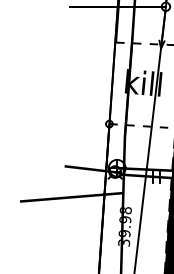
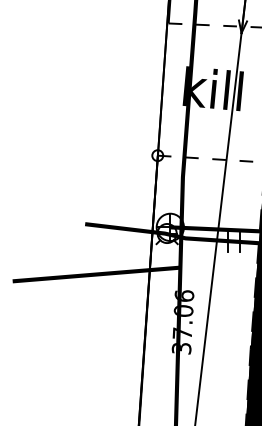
text: (124, 222) -> (182, 315), 39.98 -> 37.06

